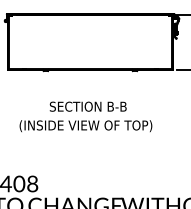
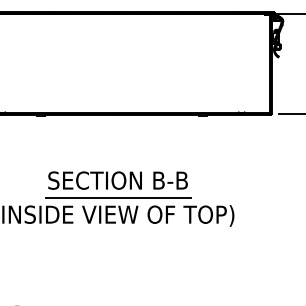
line: (88, 116) -> (118, 198), added

